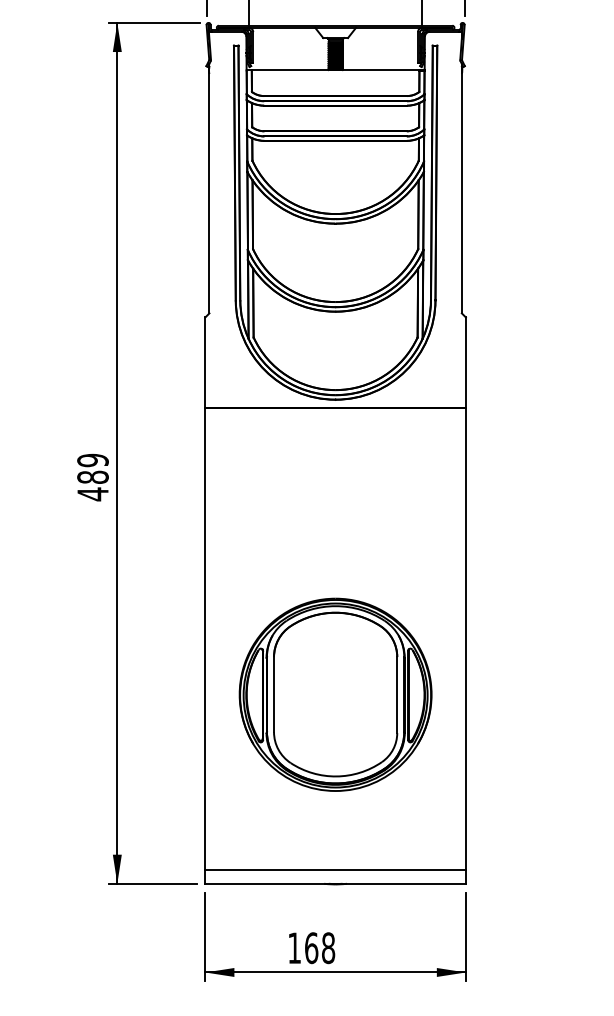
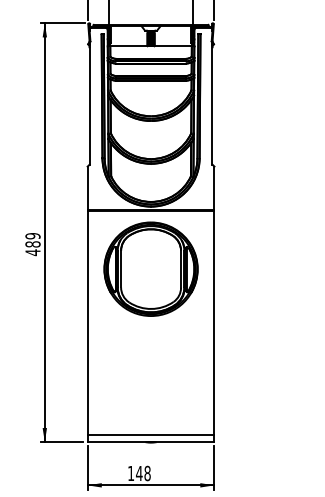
part: (334, 693) -> (150, 268), moved
text: (311, 948) -> (139, 473), 168 -> 148

